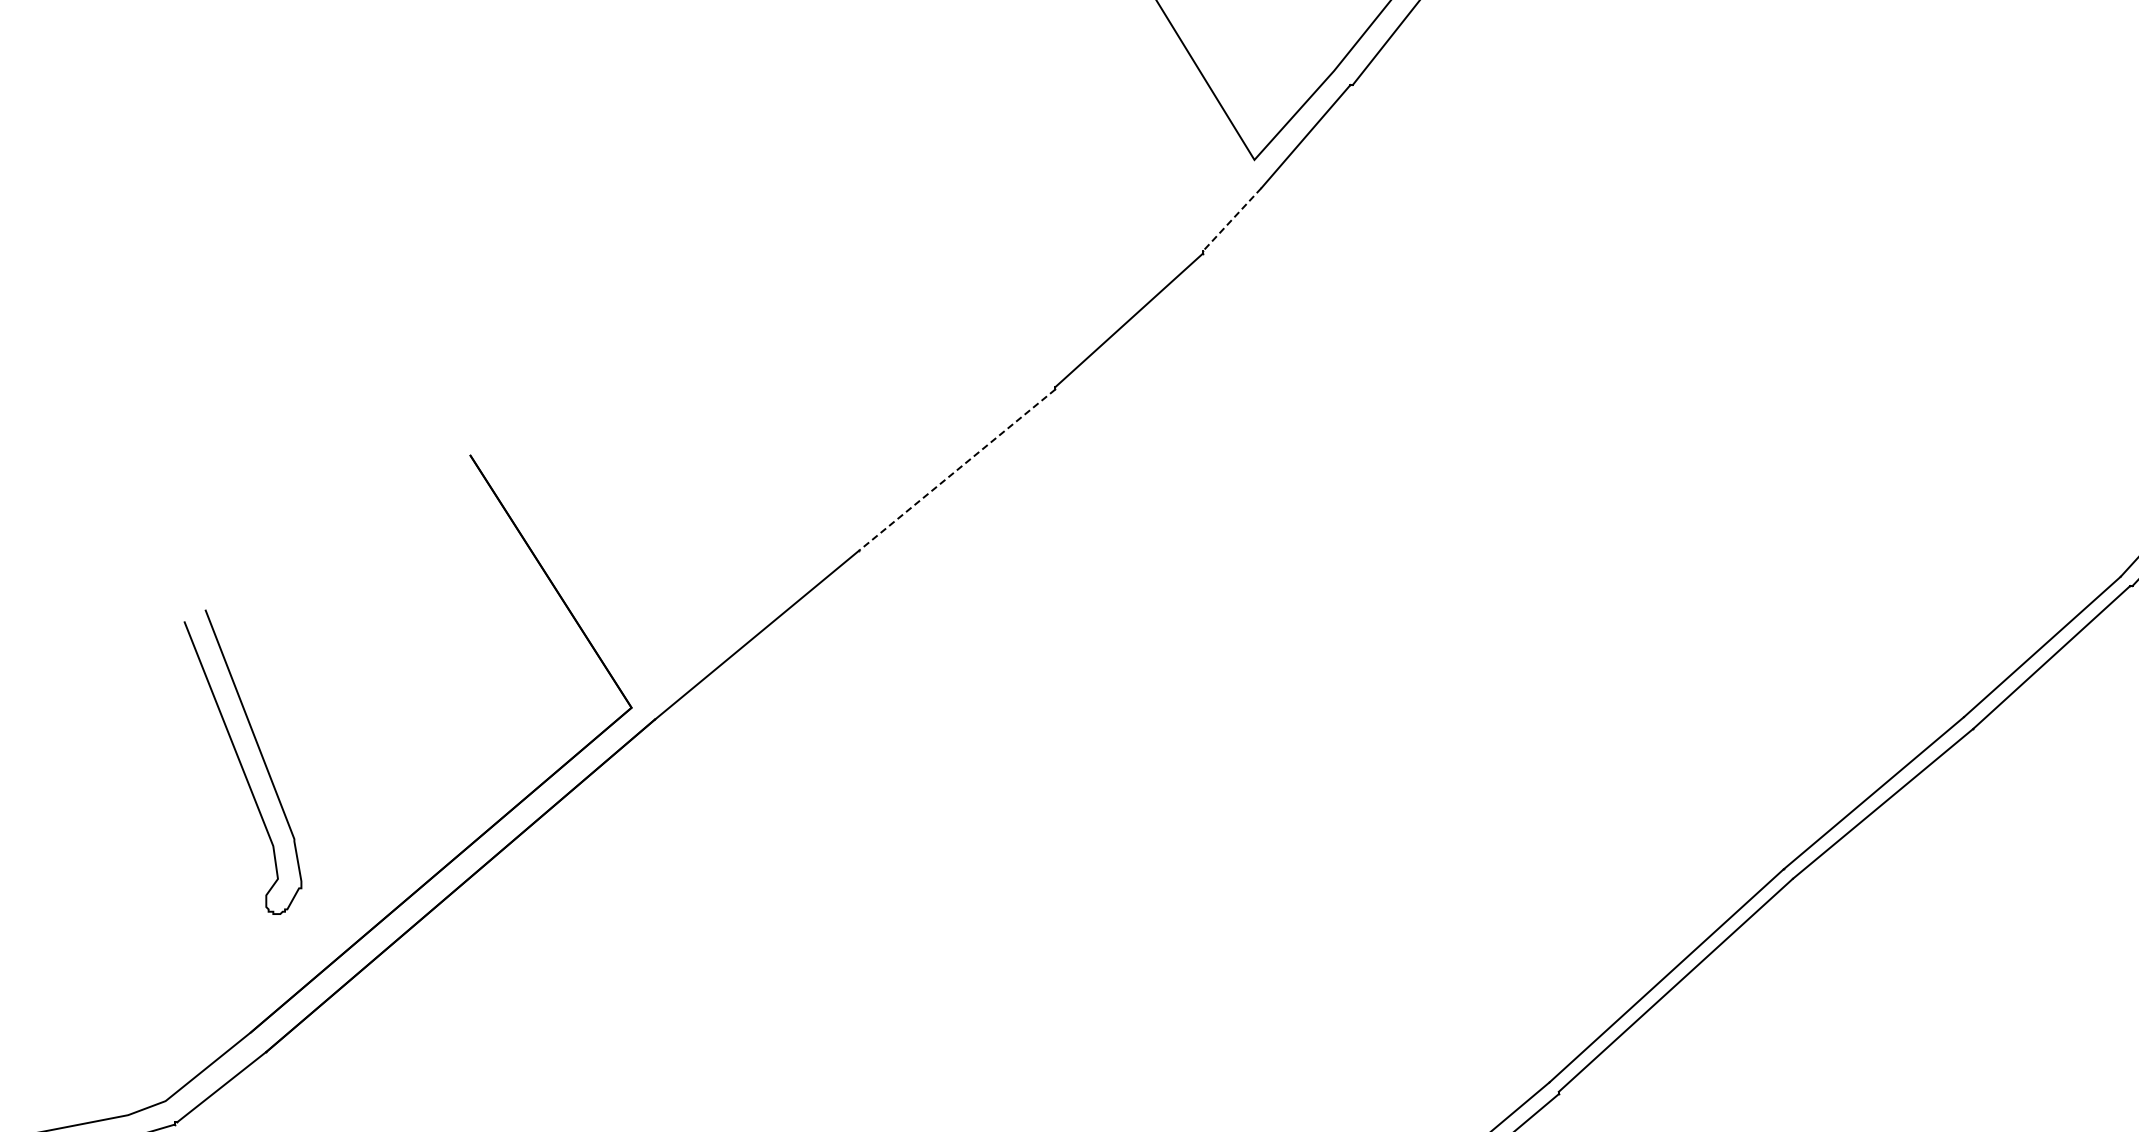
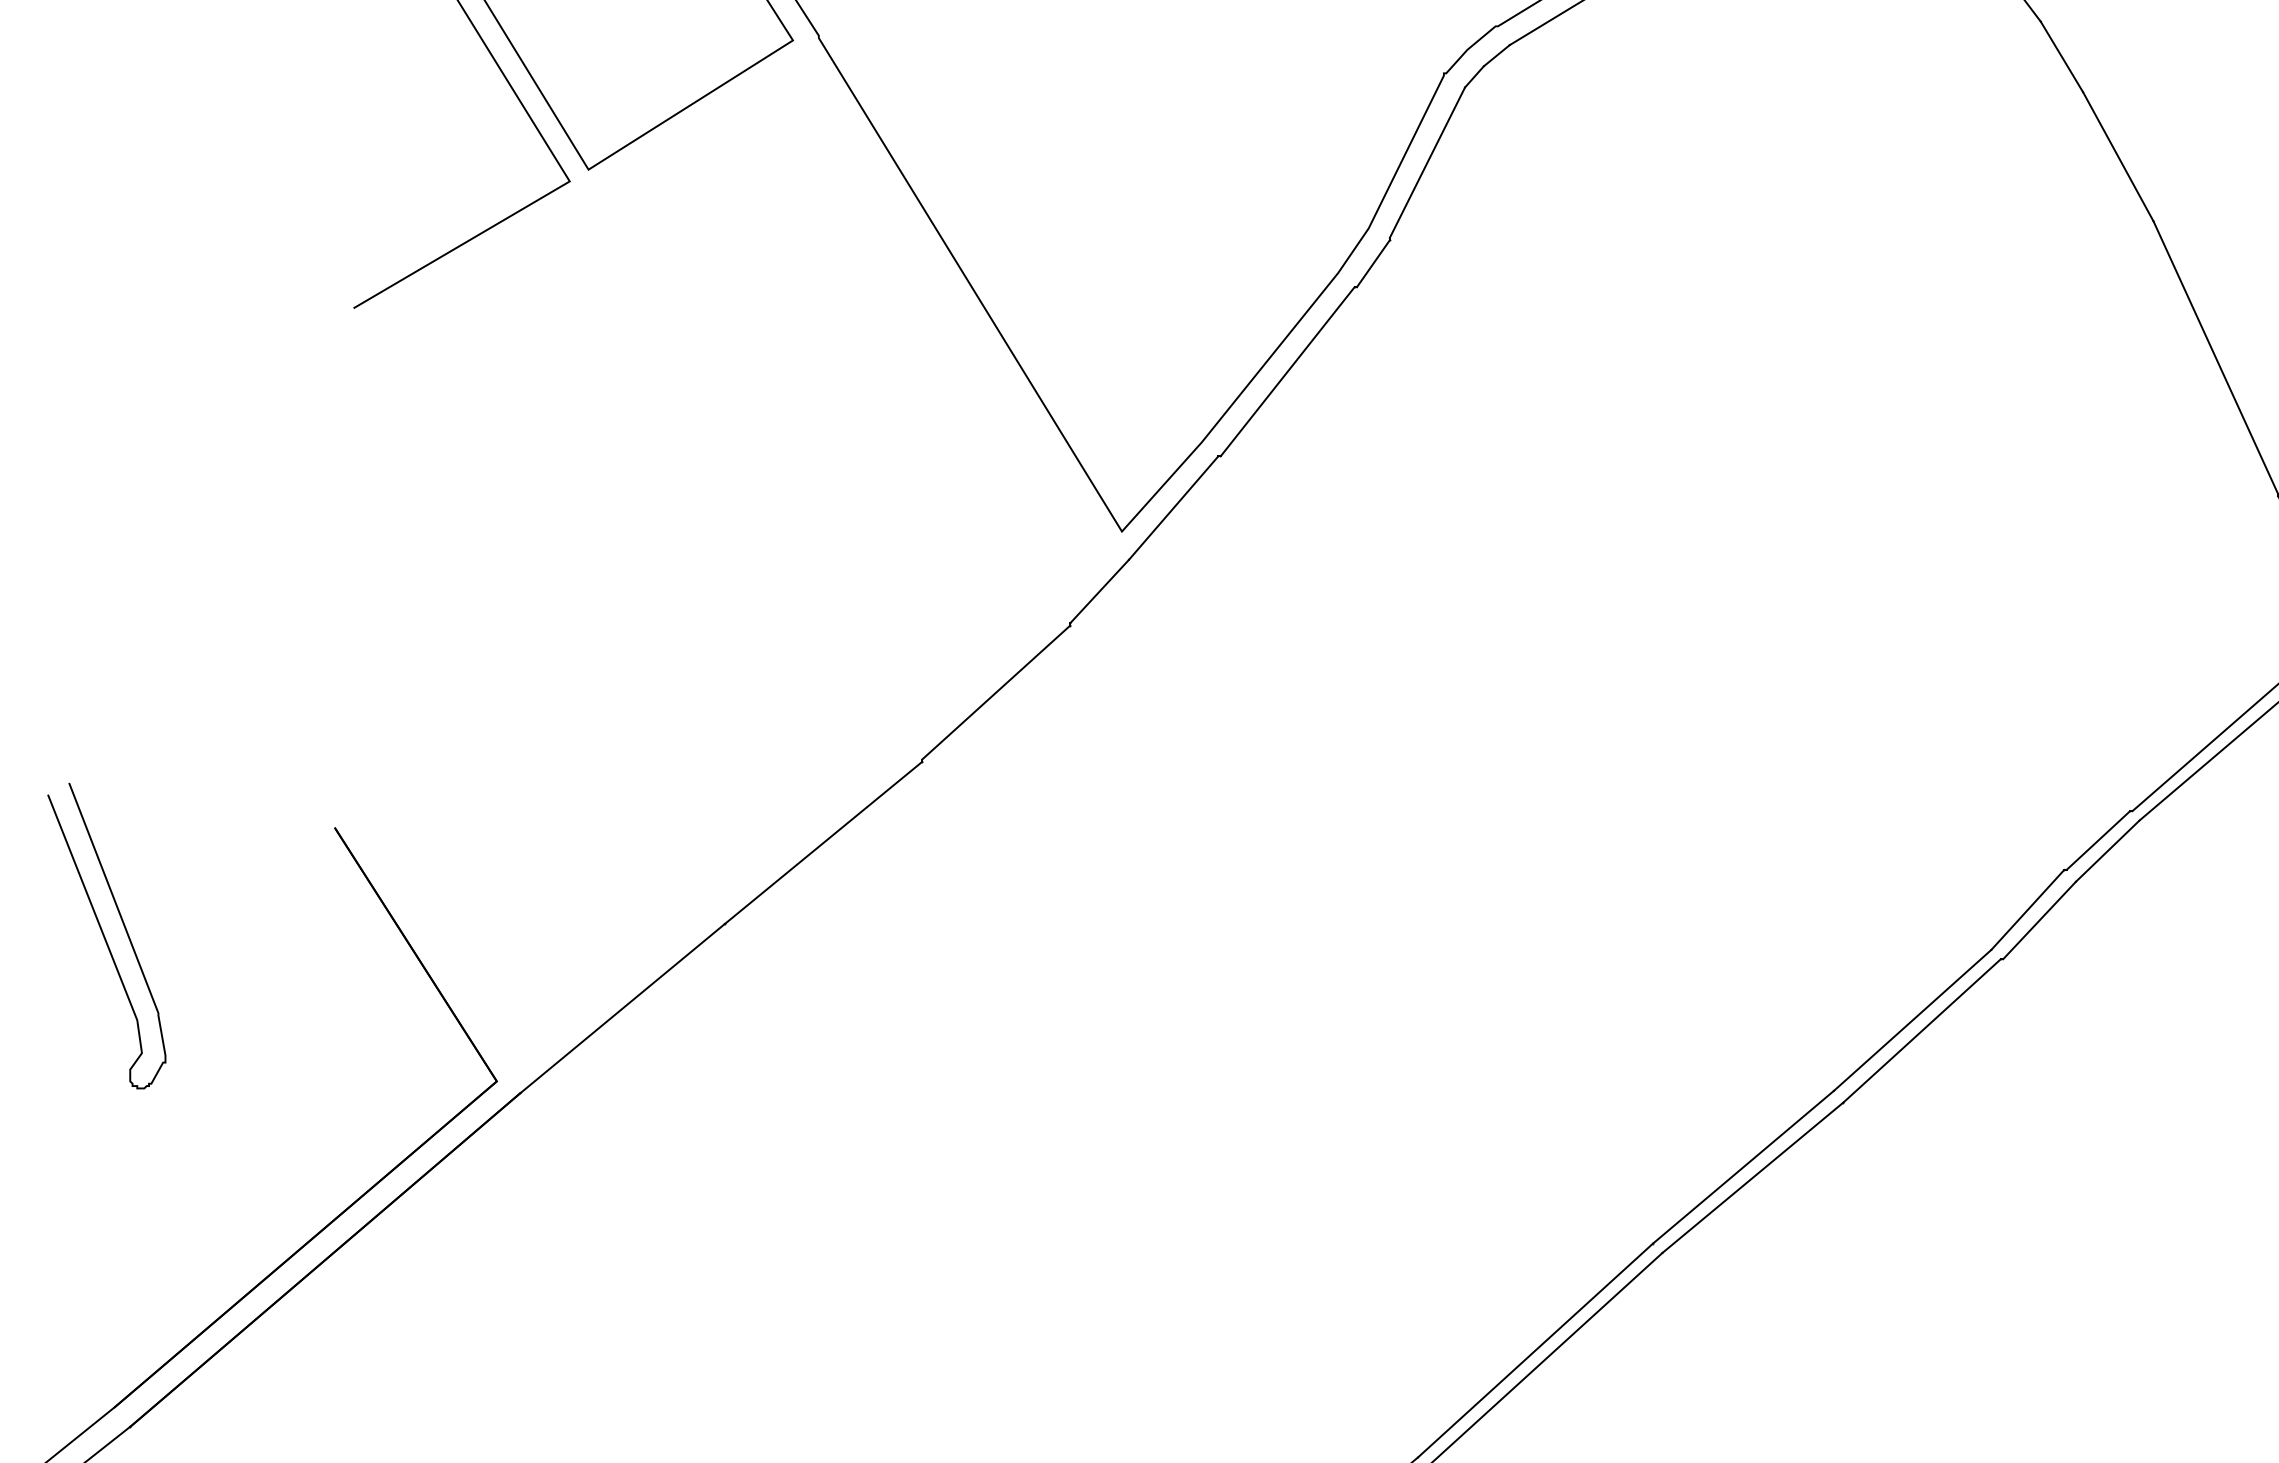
line: (1232, 219) -> (1099, 591), dashed -> solid
line: (957, 469) -> (823, 842), dashed -> solid
curve: (241, 762) -> (105, 936), moved

